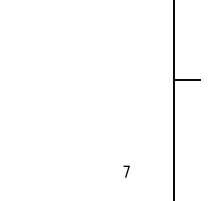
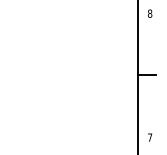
text: (127, 171) -> (150, 137), moved

